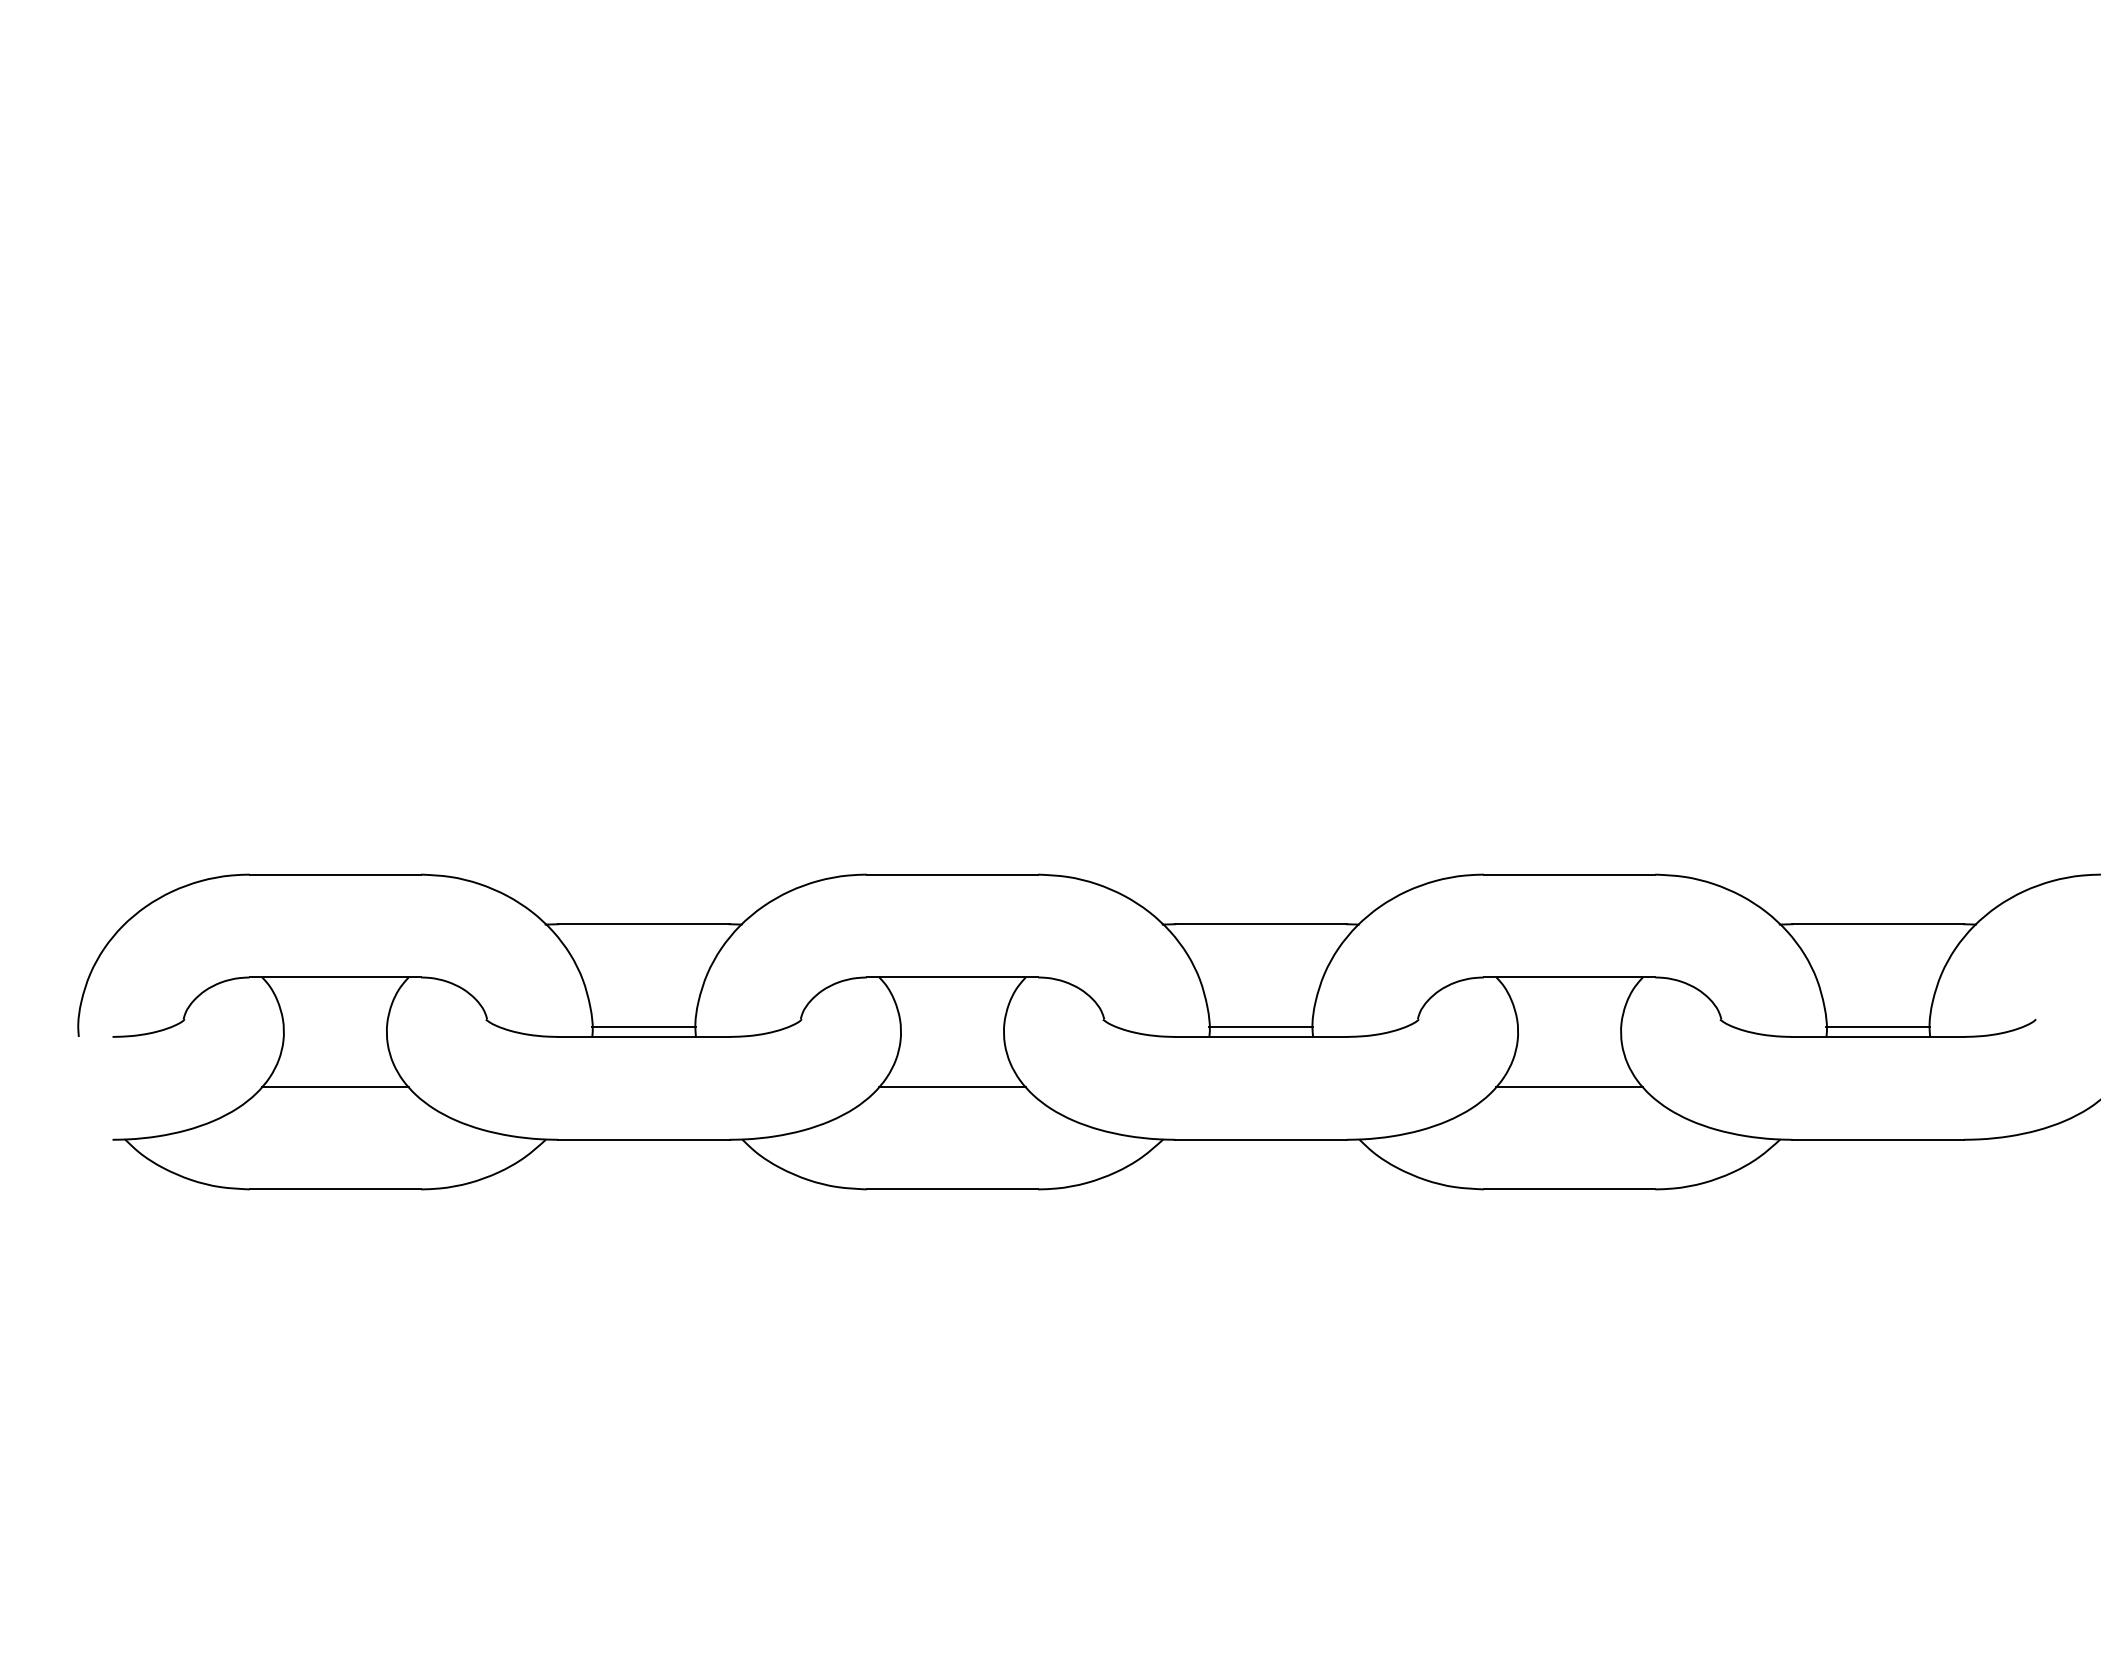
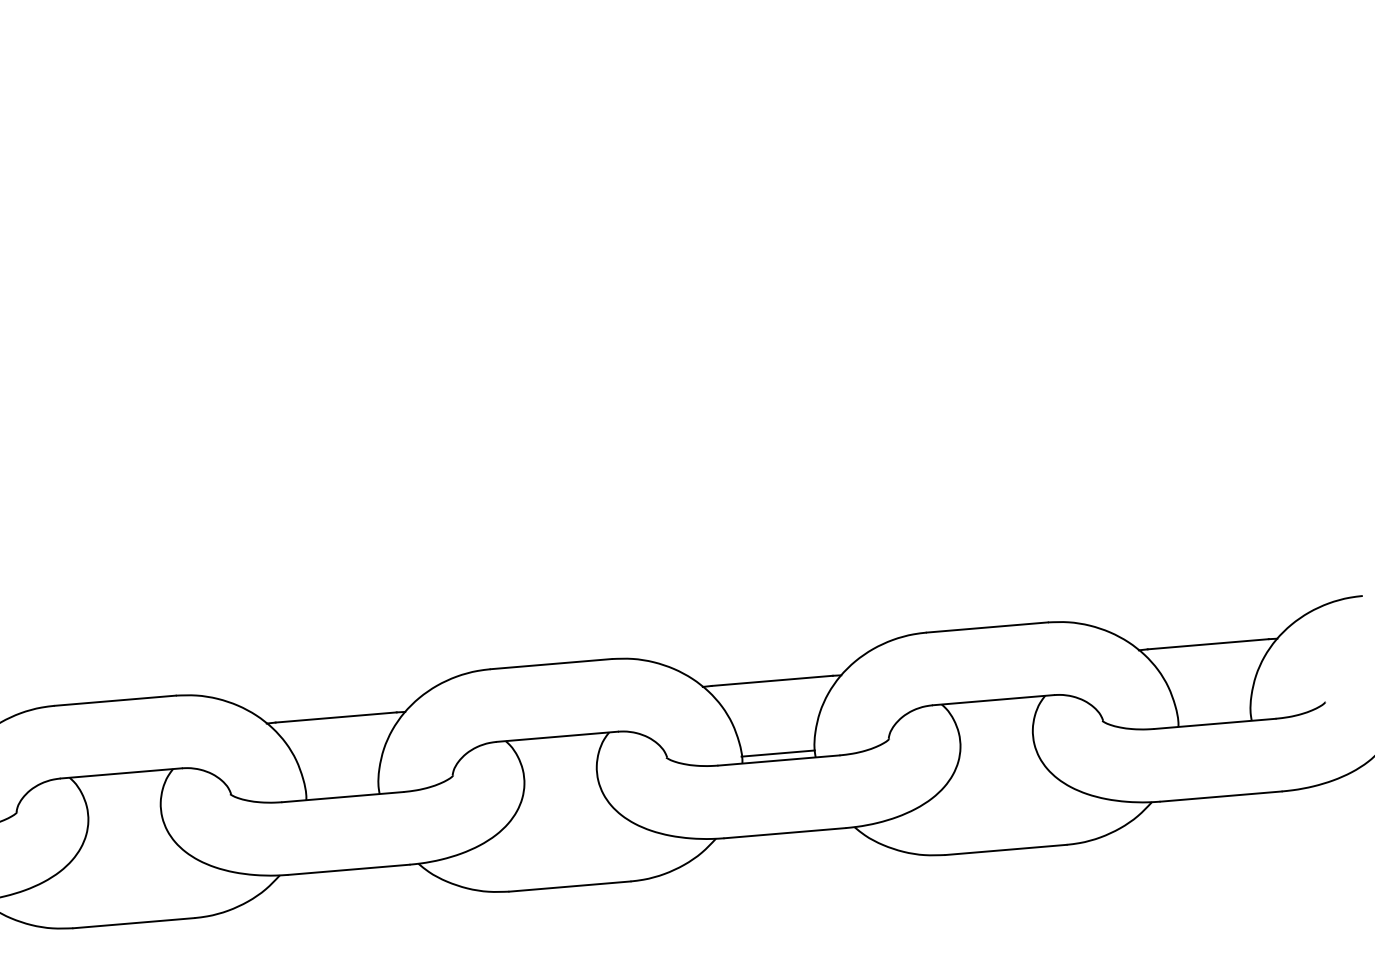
line: (643, 1027) -> (342, 790), removed
line: (1877, 1027) -> (1213, 717), removed
line: (335, 1086) -> (127, 850), removed
line: (952, 1086) -> (563, 813), removed
line: (1569, 1086) -> (999, 777), removed

